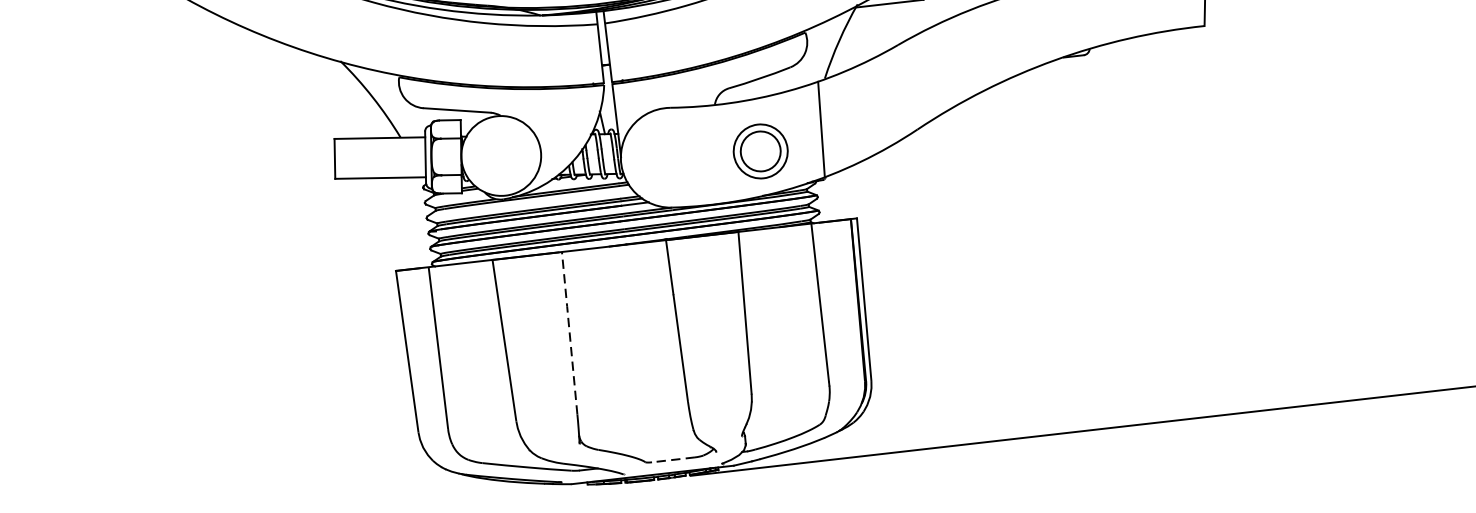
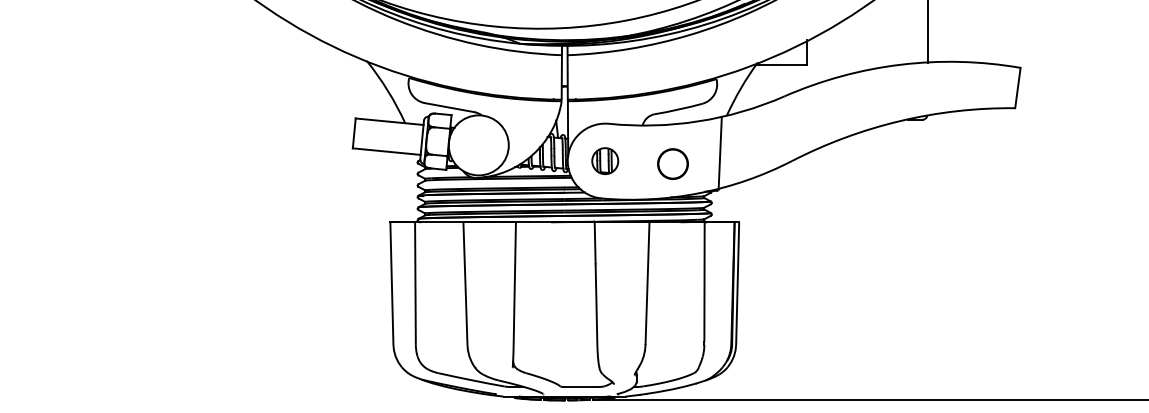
circle: (759, 150) -> (672, 163), size x0.71
part: (671, 158) -> (605, 161), added
line: (569, 334) -> (514, 284), dashed -> solid
line: (673, 460) -> (581, 387), dashed -> solid

